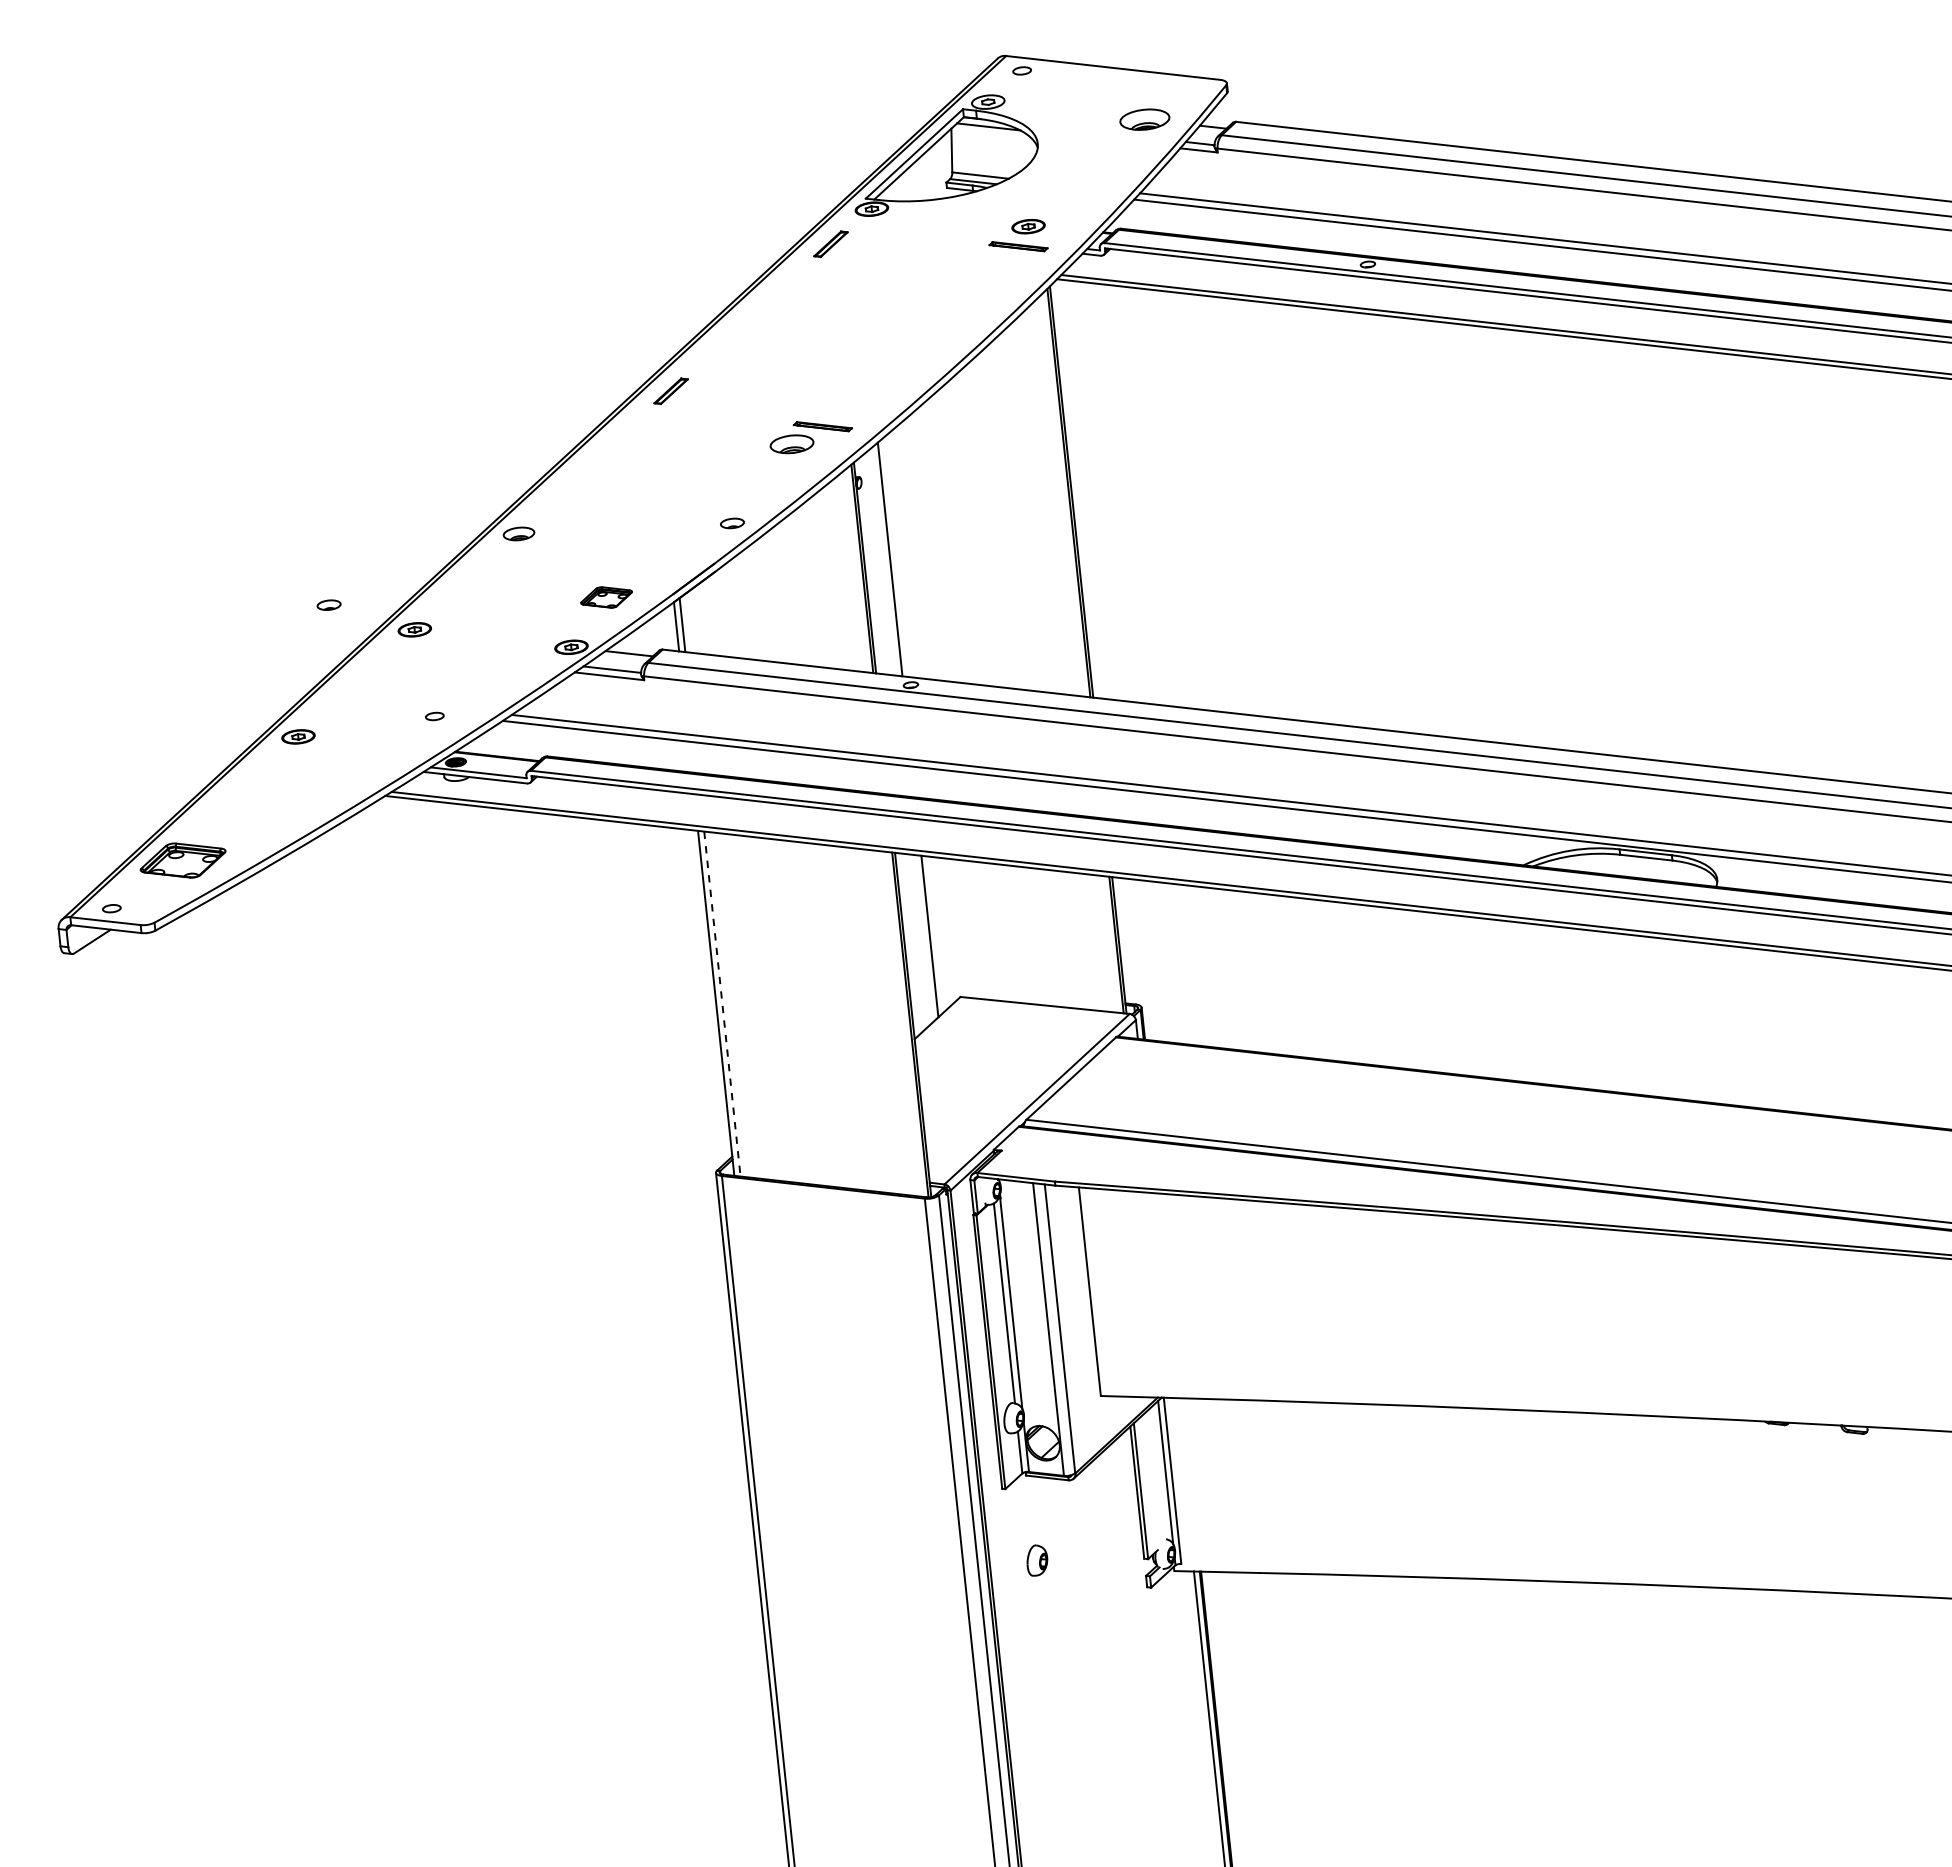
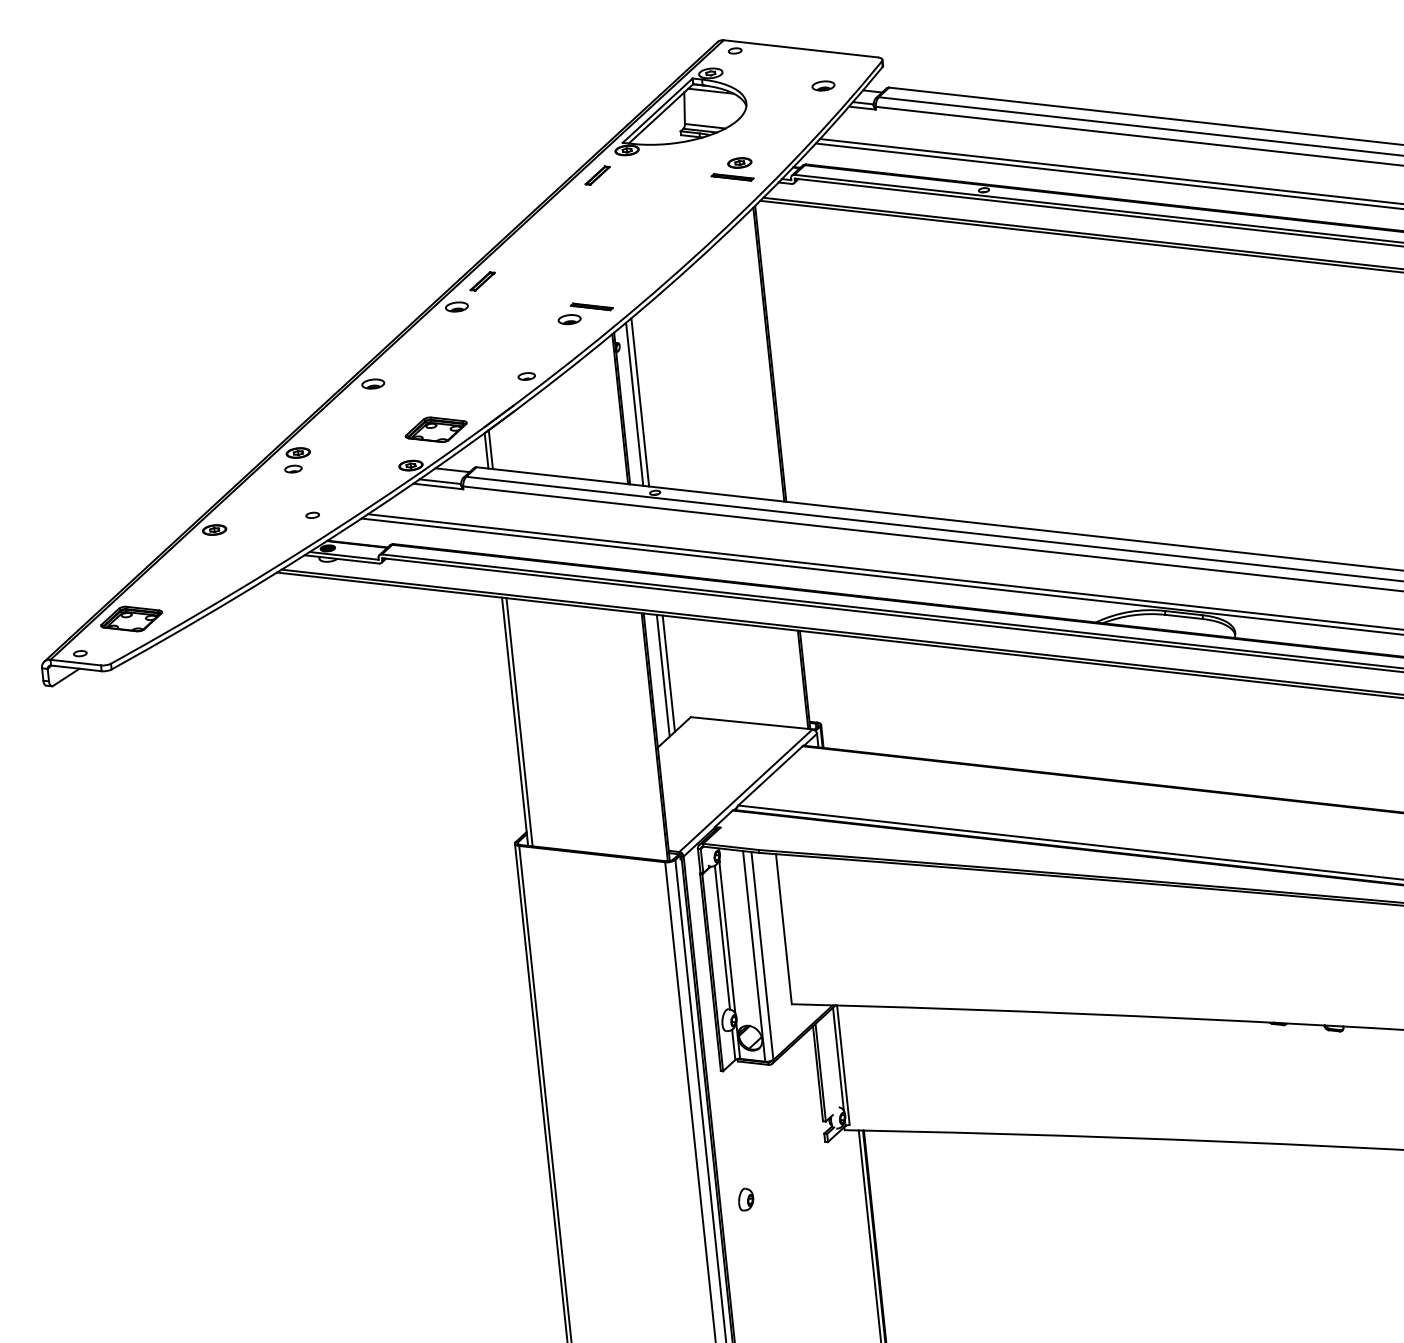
part: (1144, 119) -> (823, 85), size x0.62
part: (635, 426) -> (457, 306), added
part: (791, 444) -> (569, 319), size x0.71
line: (882, 561) -> (634, 403), added
part: (606, 597) -> (436, 429), size x1.67
part: (328, 604) -> (293, 468), moved
line: (922, 939) -> (663, 675), added
line: (722, 1004) -> (519, 722), dashed -> solid
part: (1037, 1560) -> (746, 1199), moved

